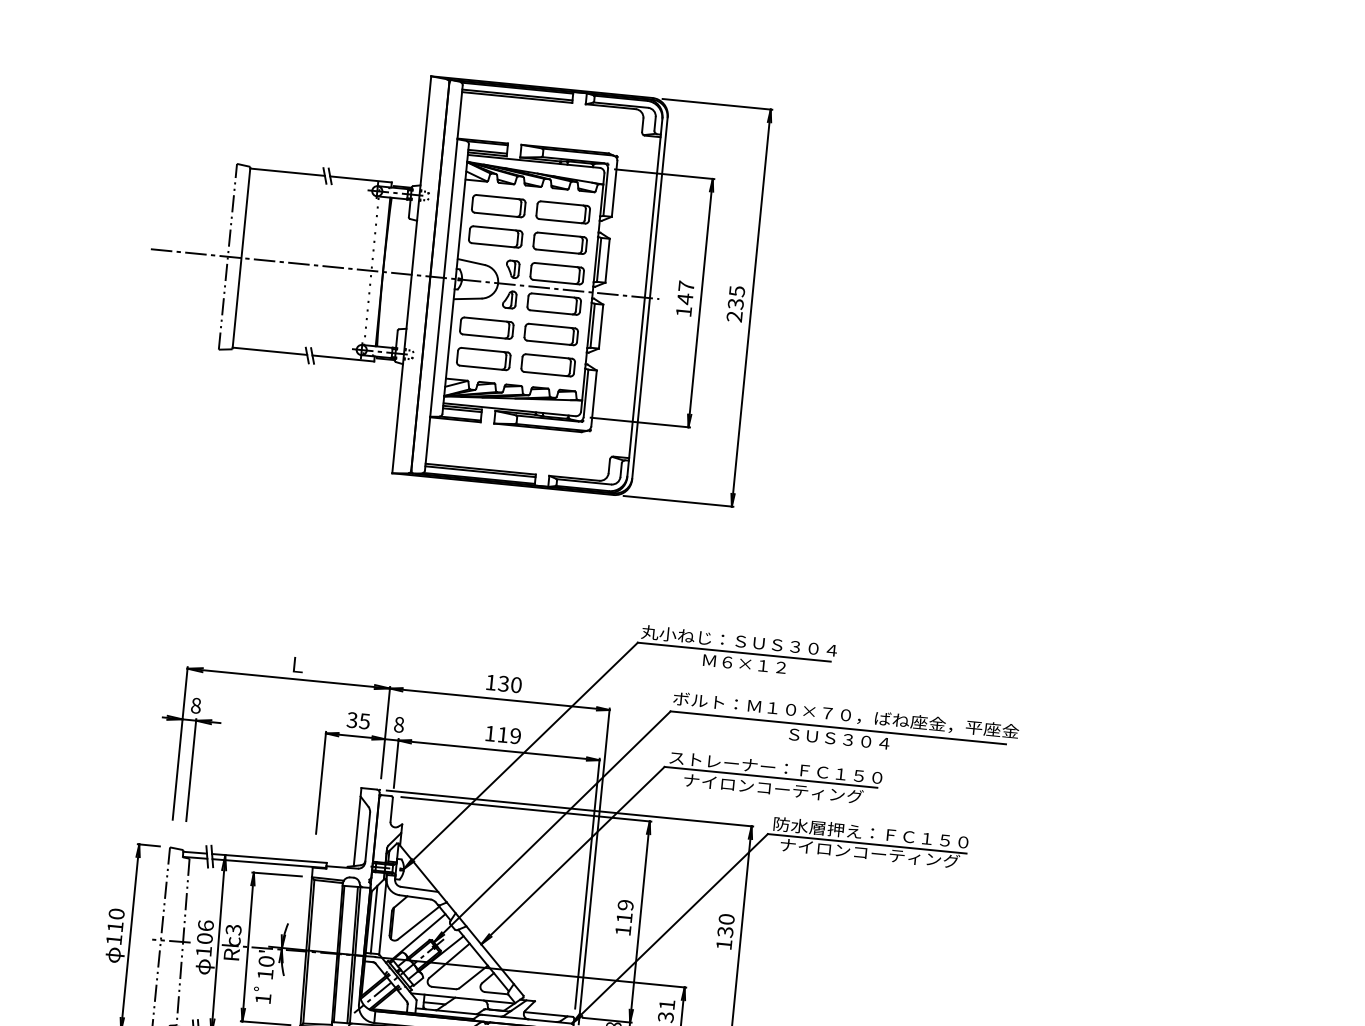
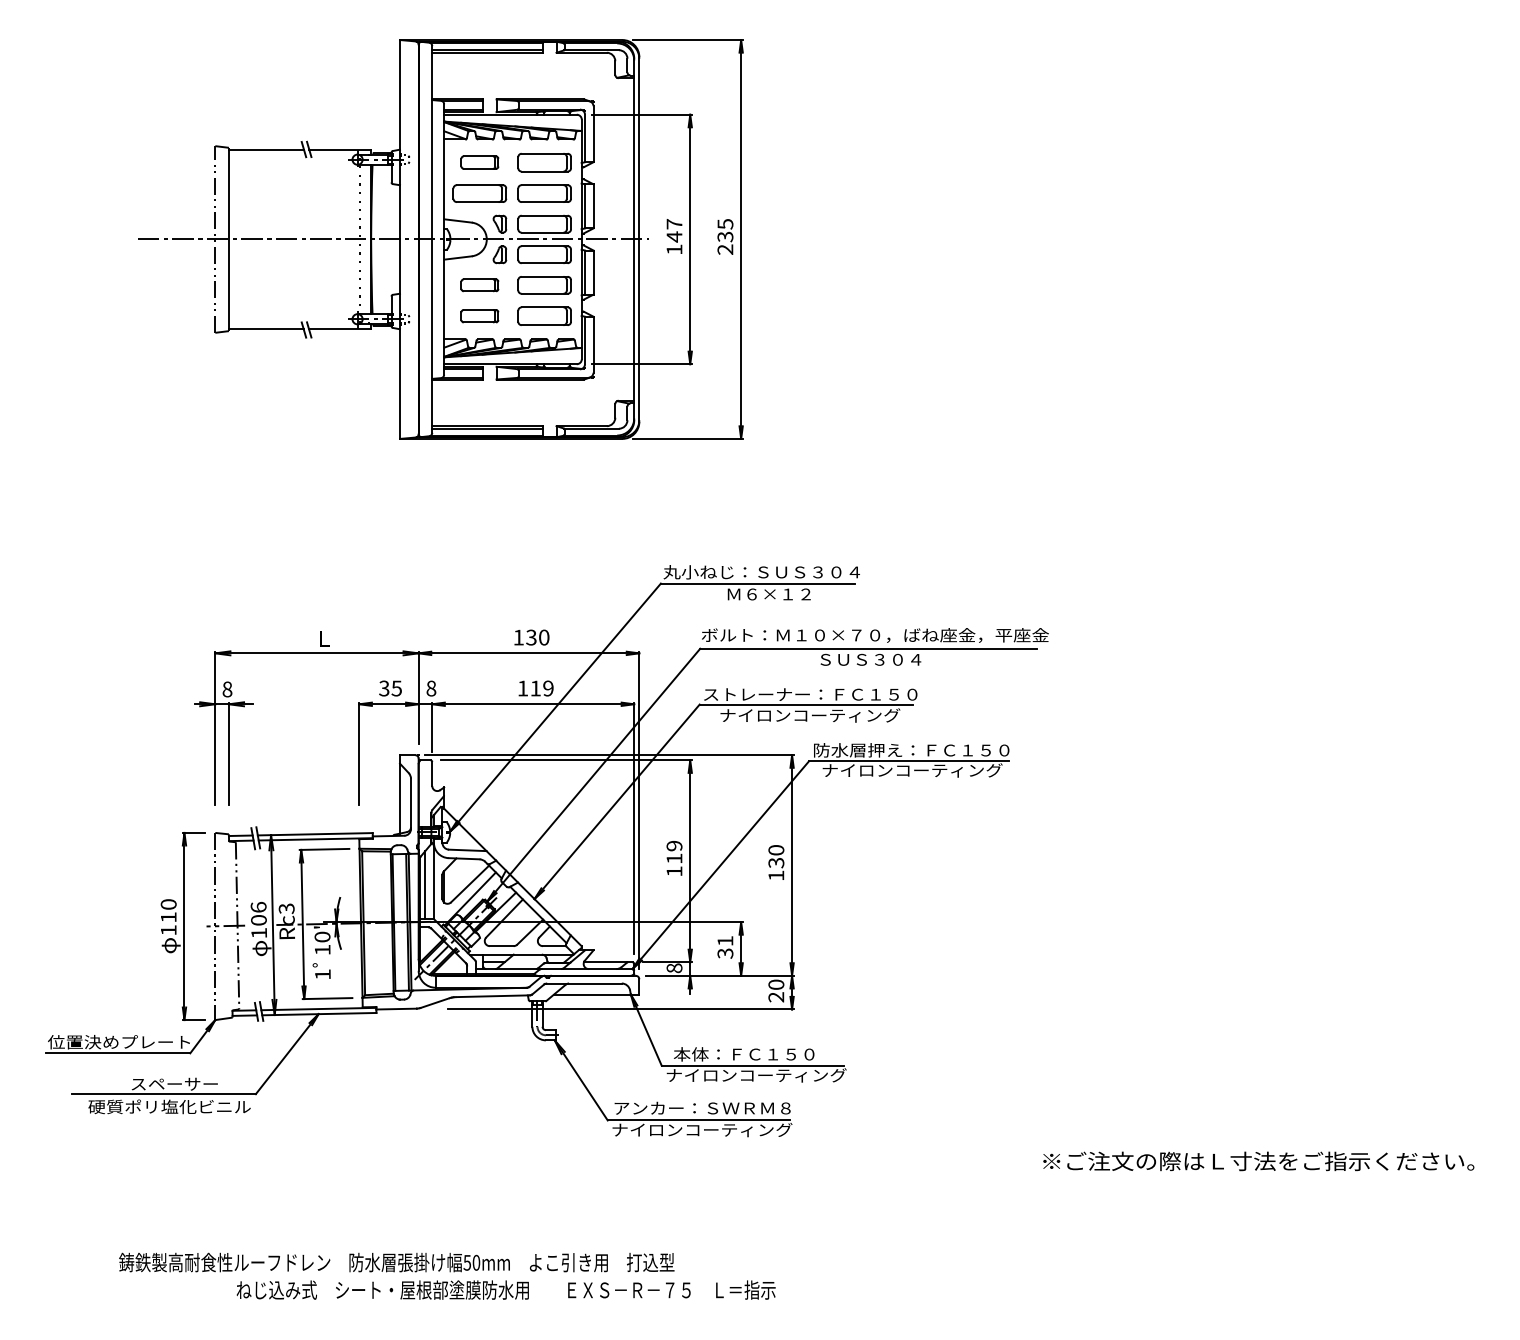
part: (498, 205) -> (479, 162), size x0.7
part: (486, 328) -> (479, 285), size x0.7
part: (483, 358) -> (479, 315), size x0.7

